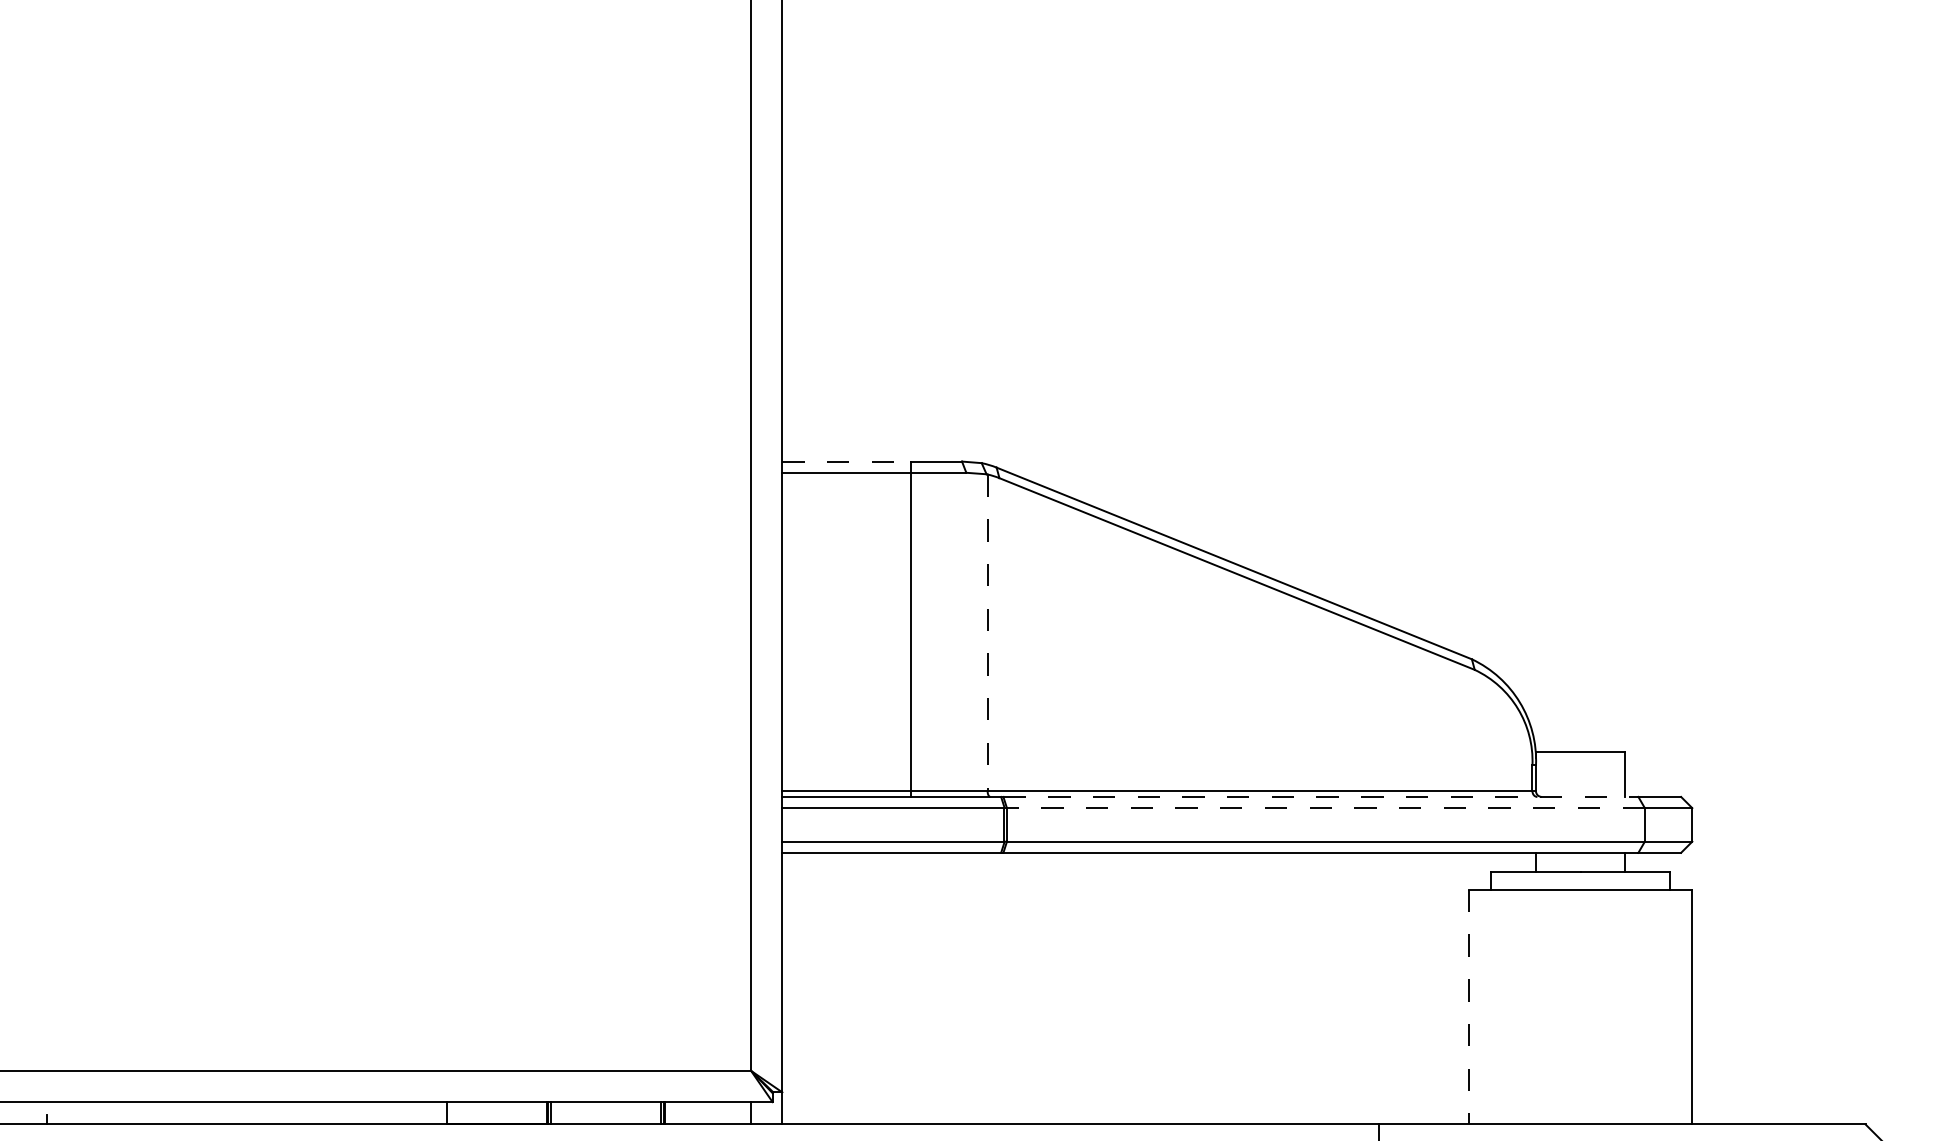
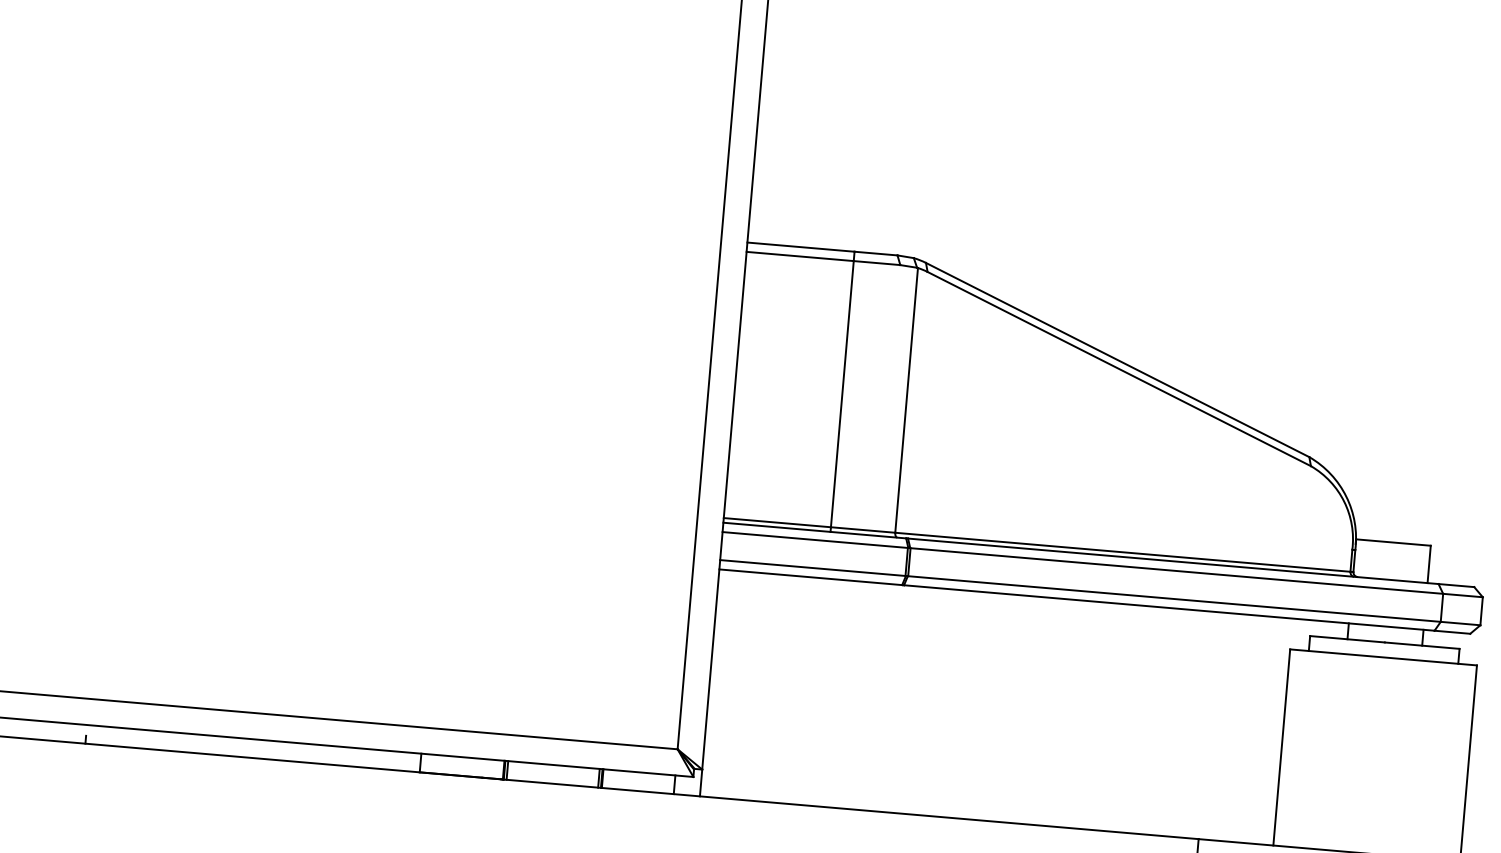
line: (846, 461) -> (801, 247), dashed -> solid
line: (987, 633) -> (906, 400), dashed -> solid
line: (1320, 796) -> (1173, 560), dashed -> solid
line: (1326, 808) -> (1177, 571), dashed -> solid
line: (1468, 1007) -> (1281, 747), dashed -> solid

